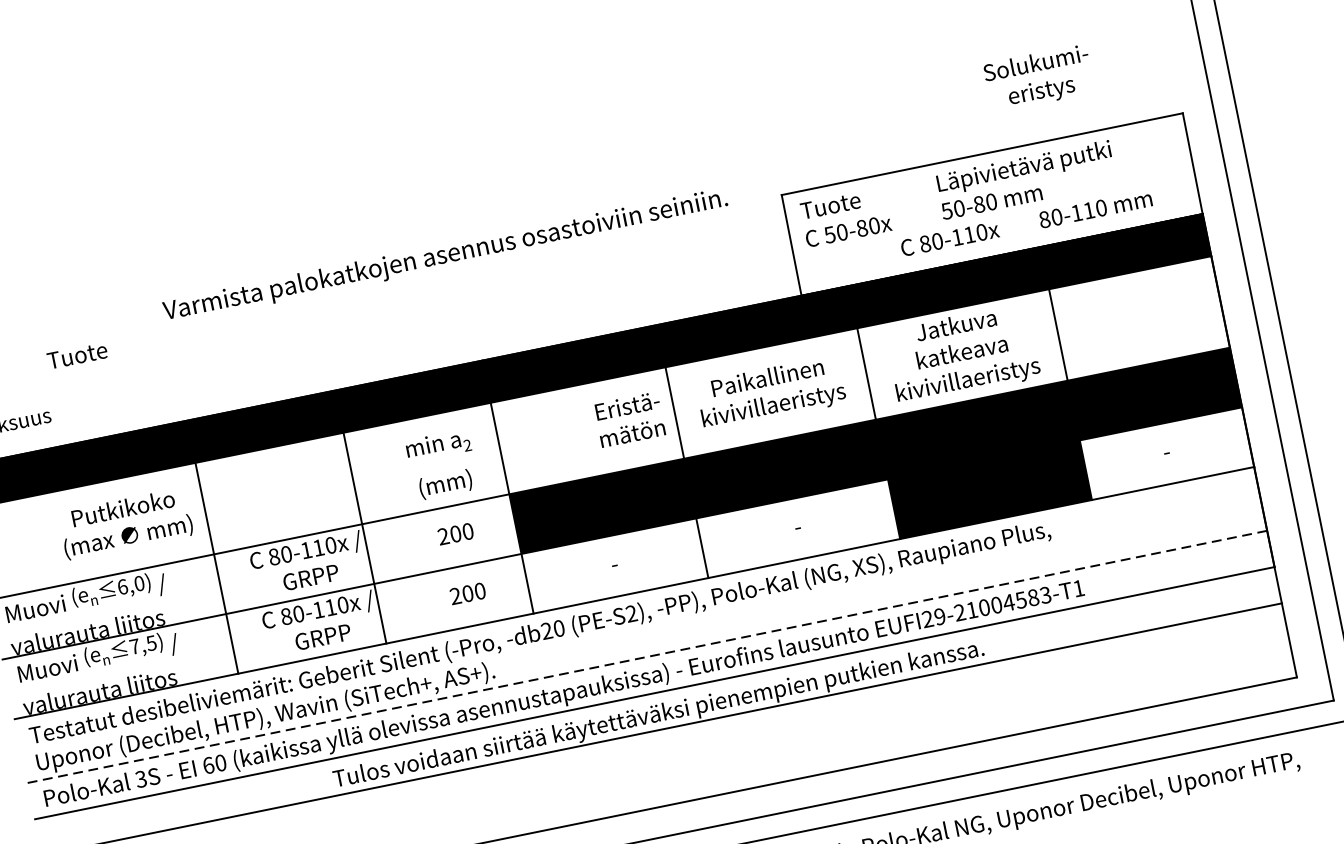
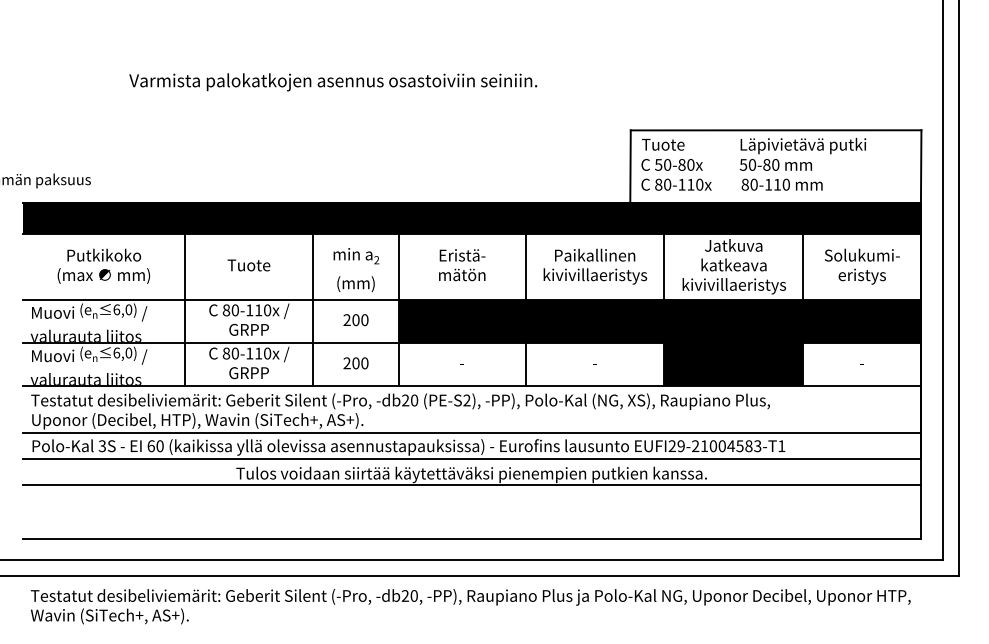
text: (1039, 78) -> (862, 266), moved
text: (1025, 223) -> (731, 184), moved
text: (446, 256) -> (333, 82), moved
text: (76, 355) -> (248, 265), moved
text: (630, 420) -> (462, 265), moved
text: (125, 522) -> (103, 265), moved
line: (365, 537) -> (313, 309), moved
text: (142, 644) -> (122, 352), 7,5) -> 6,0)
line: (648, 656) -> (472, 432), dashed -> solid

